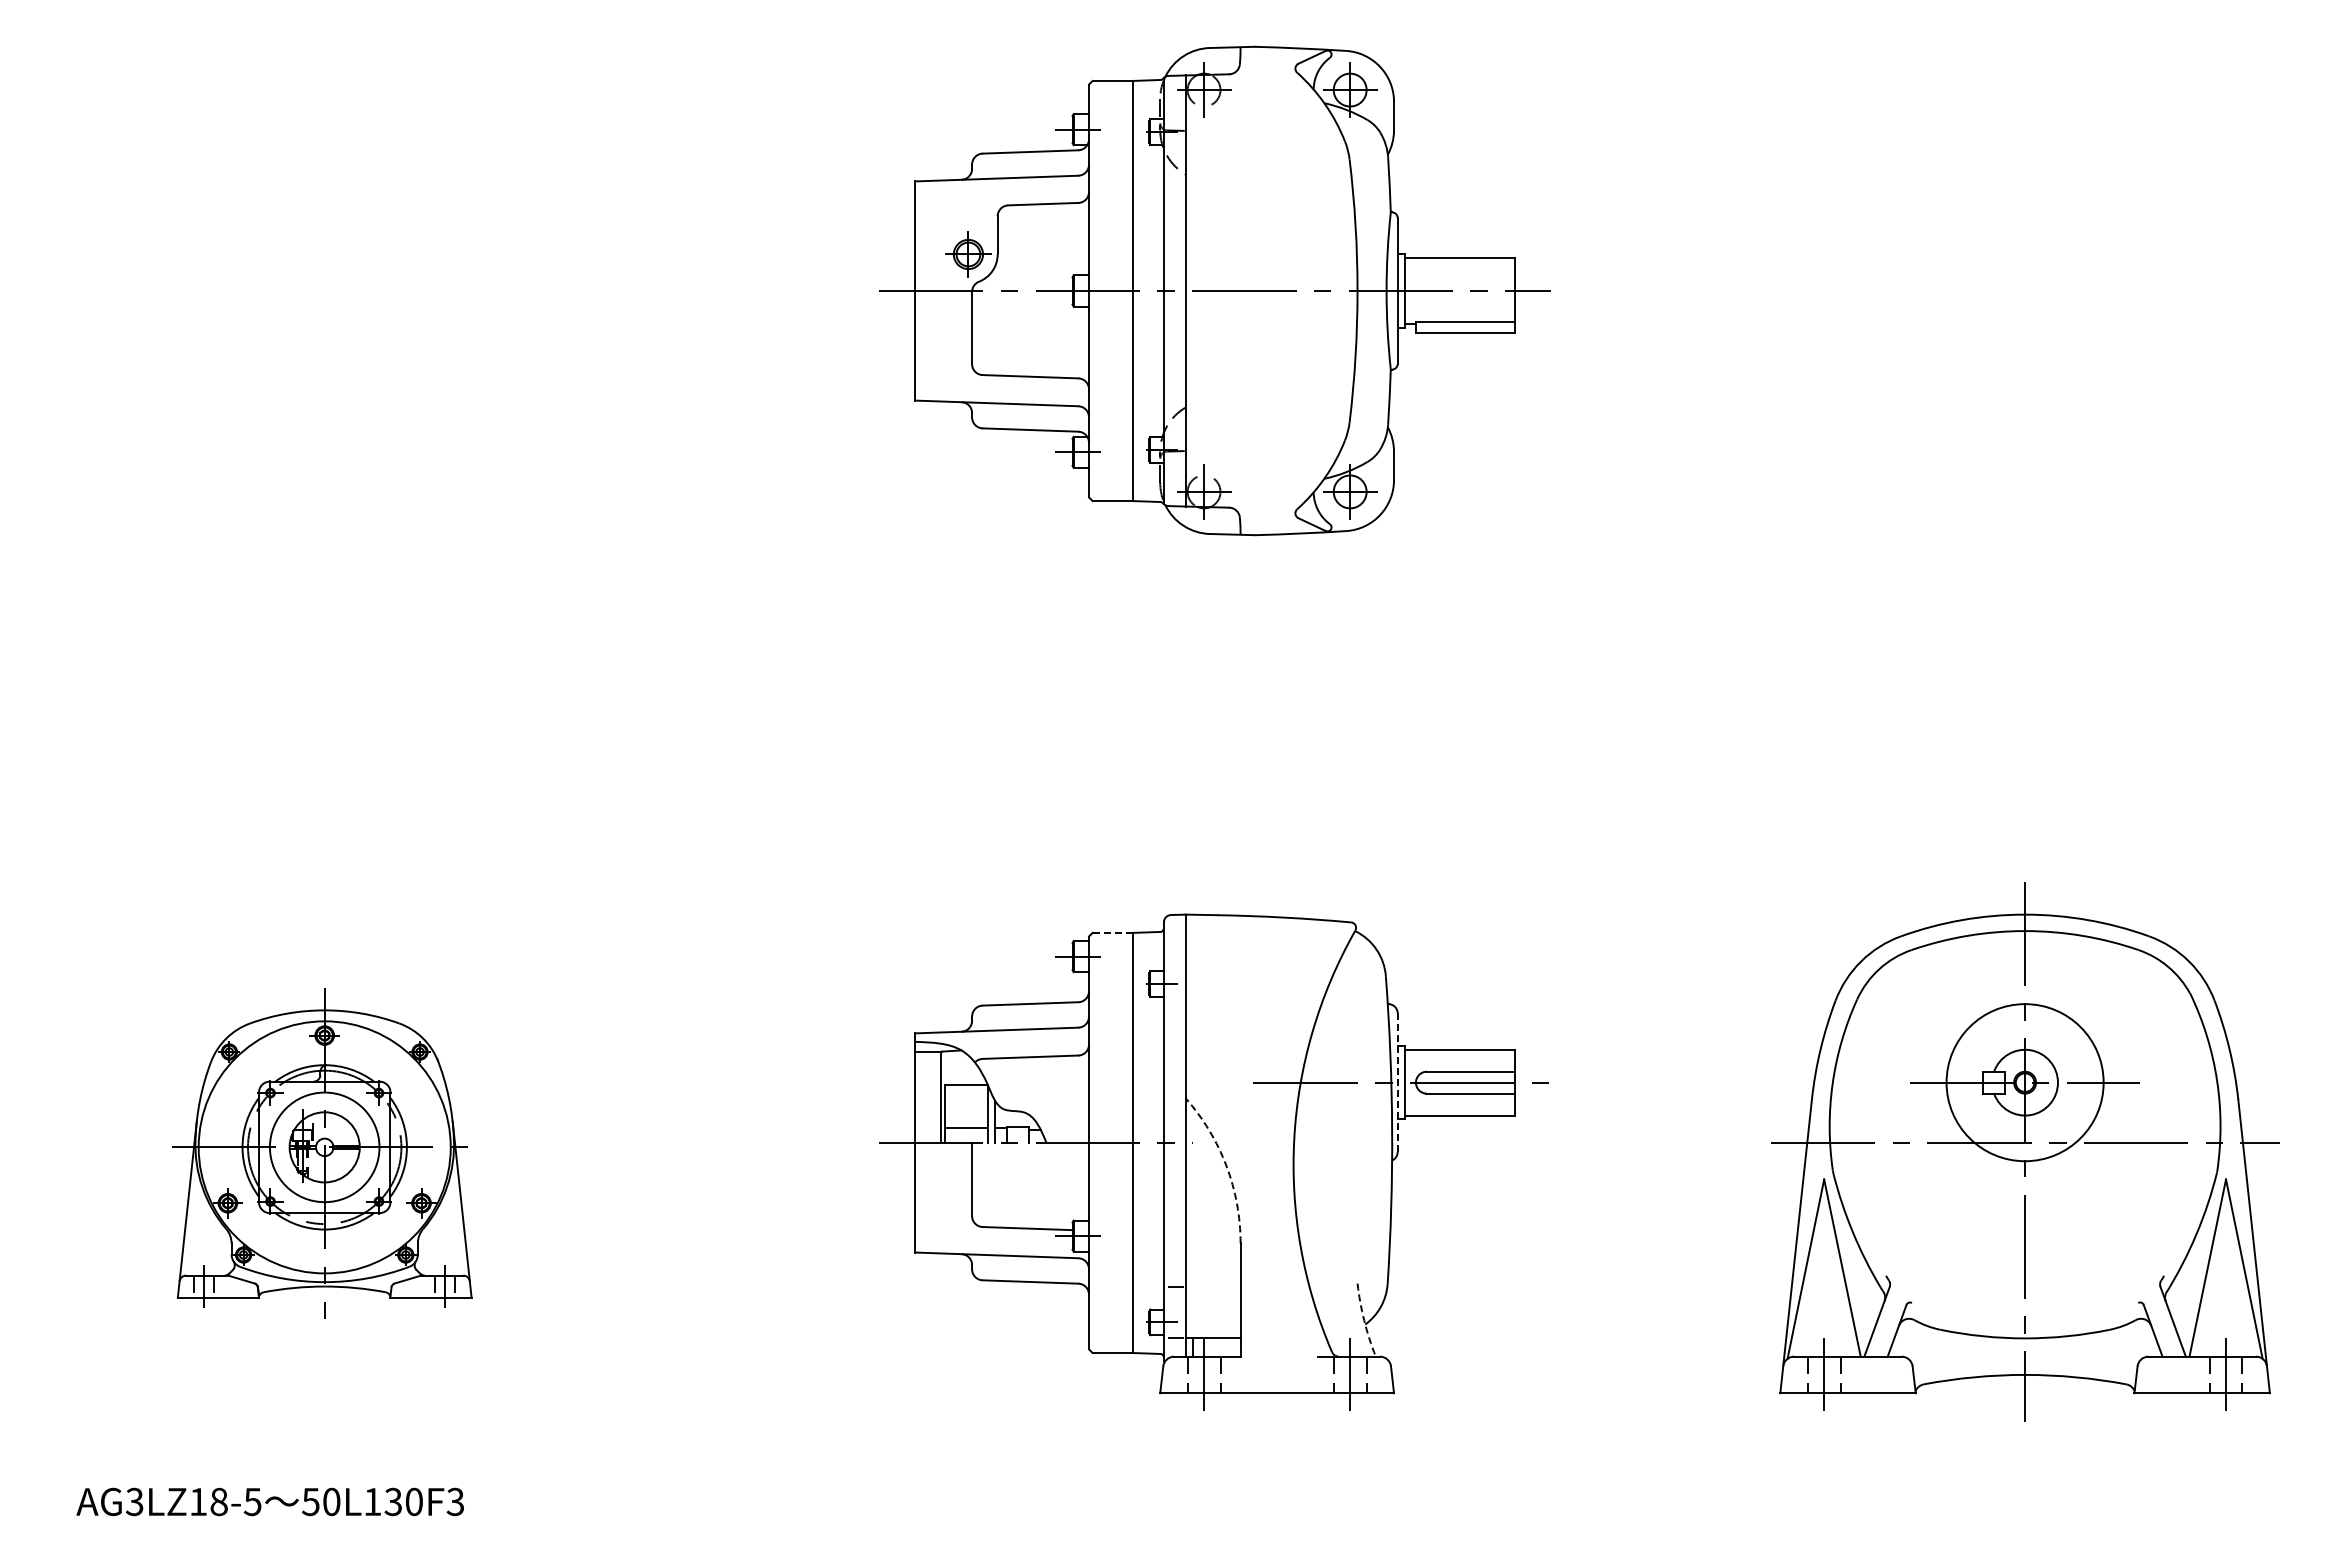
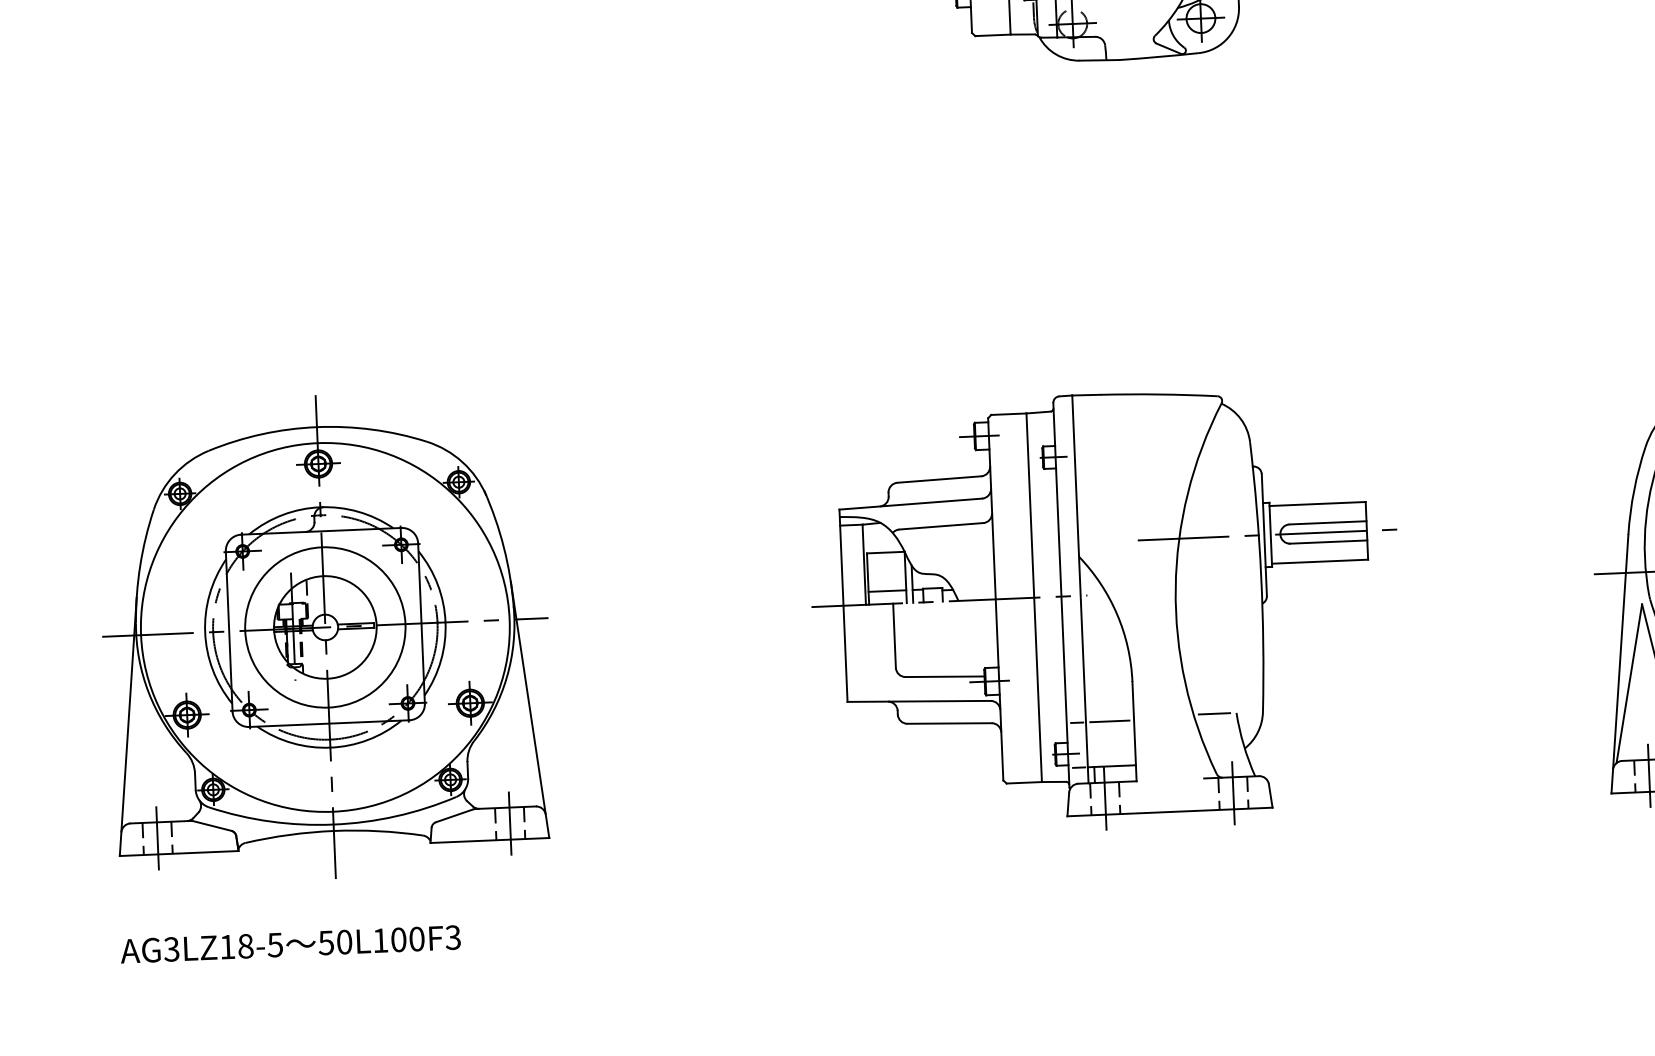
line: (1112, 932) -> (1008, 413), dashed -> solid
line: (1397, 1082) -> (1264, 534), dashed -> solid
part: (324, 1153) -> (325, 636), size x1.67
arc: (1226, 1165) -> (1117, 614), dashed -> solid
line: (1332, 1283) -> (1214, 713), added
line: (1212, 1287) -> (1109, 721), added
arc: (1364, 1320) -> (1243, 745), dashed -> solid
text: (393, 1501) -> (398, 939), 50L130F3 -> 50L100F3

